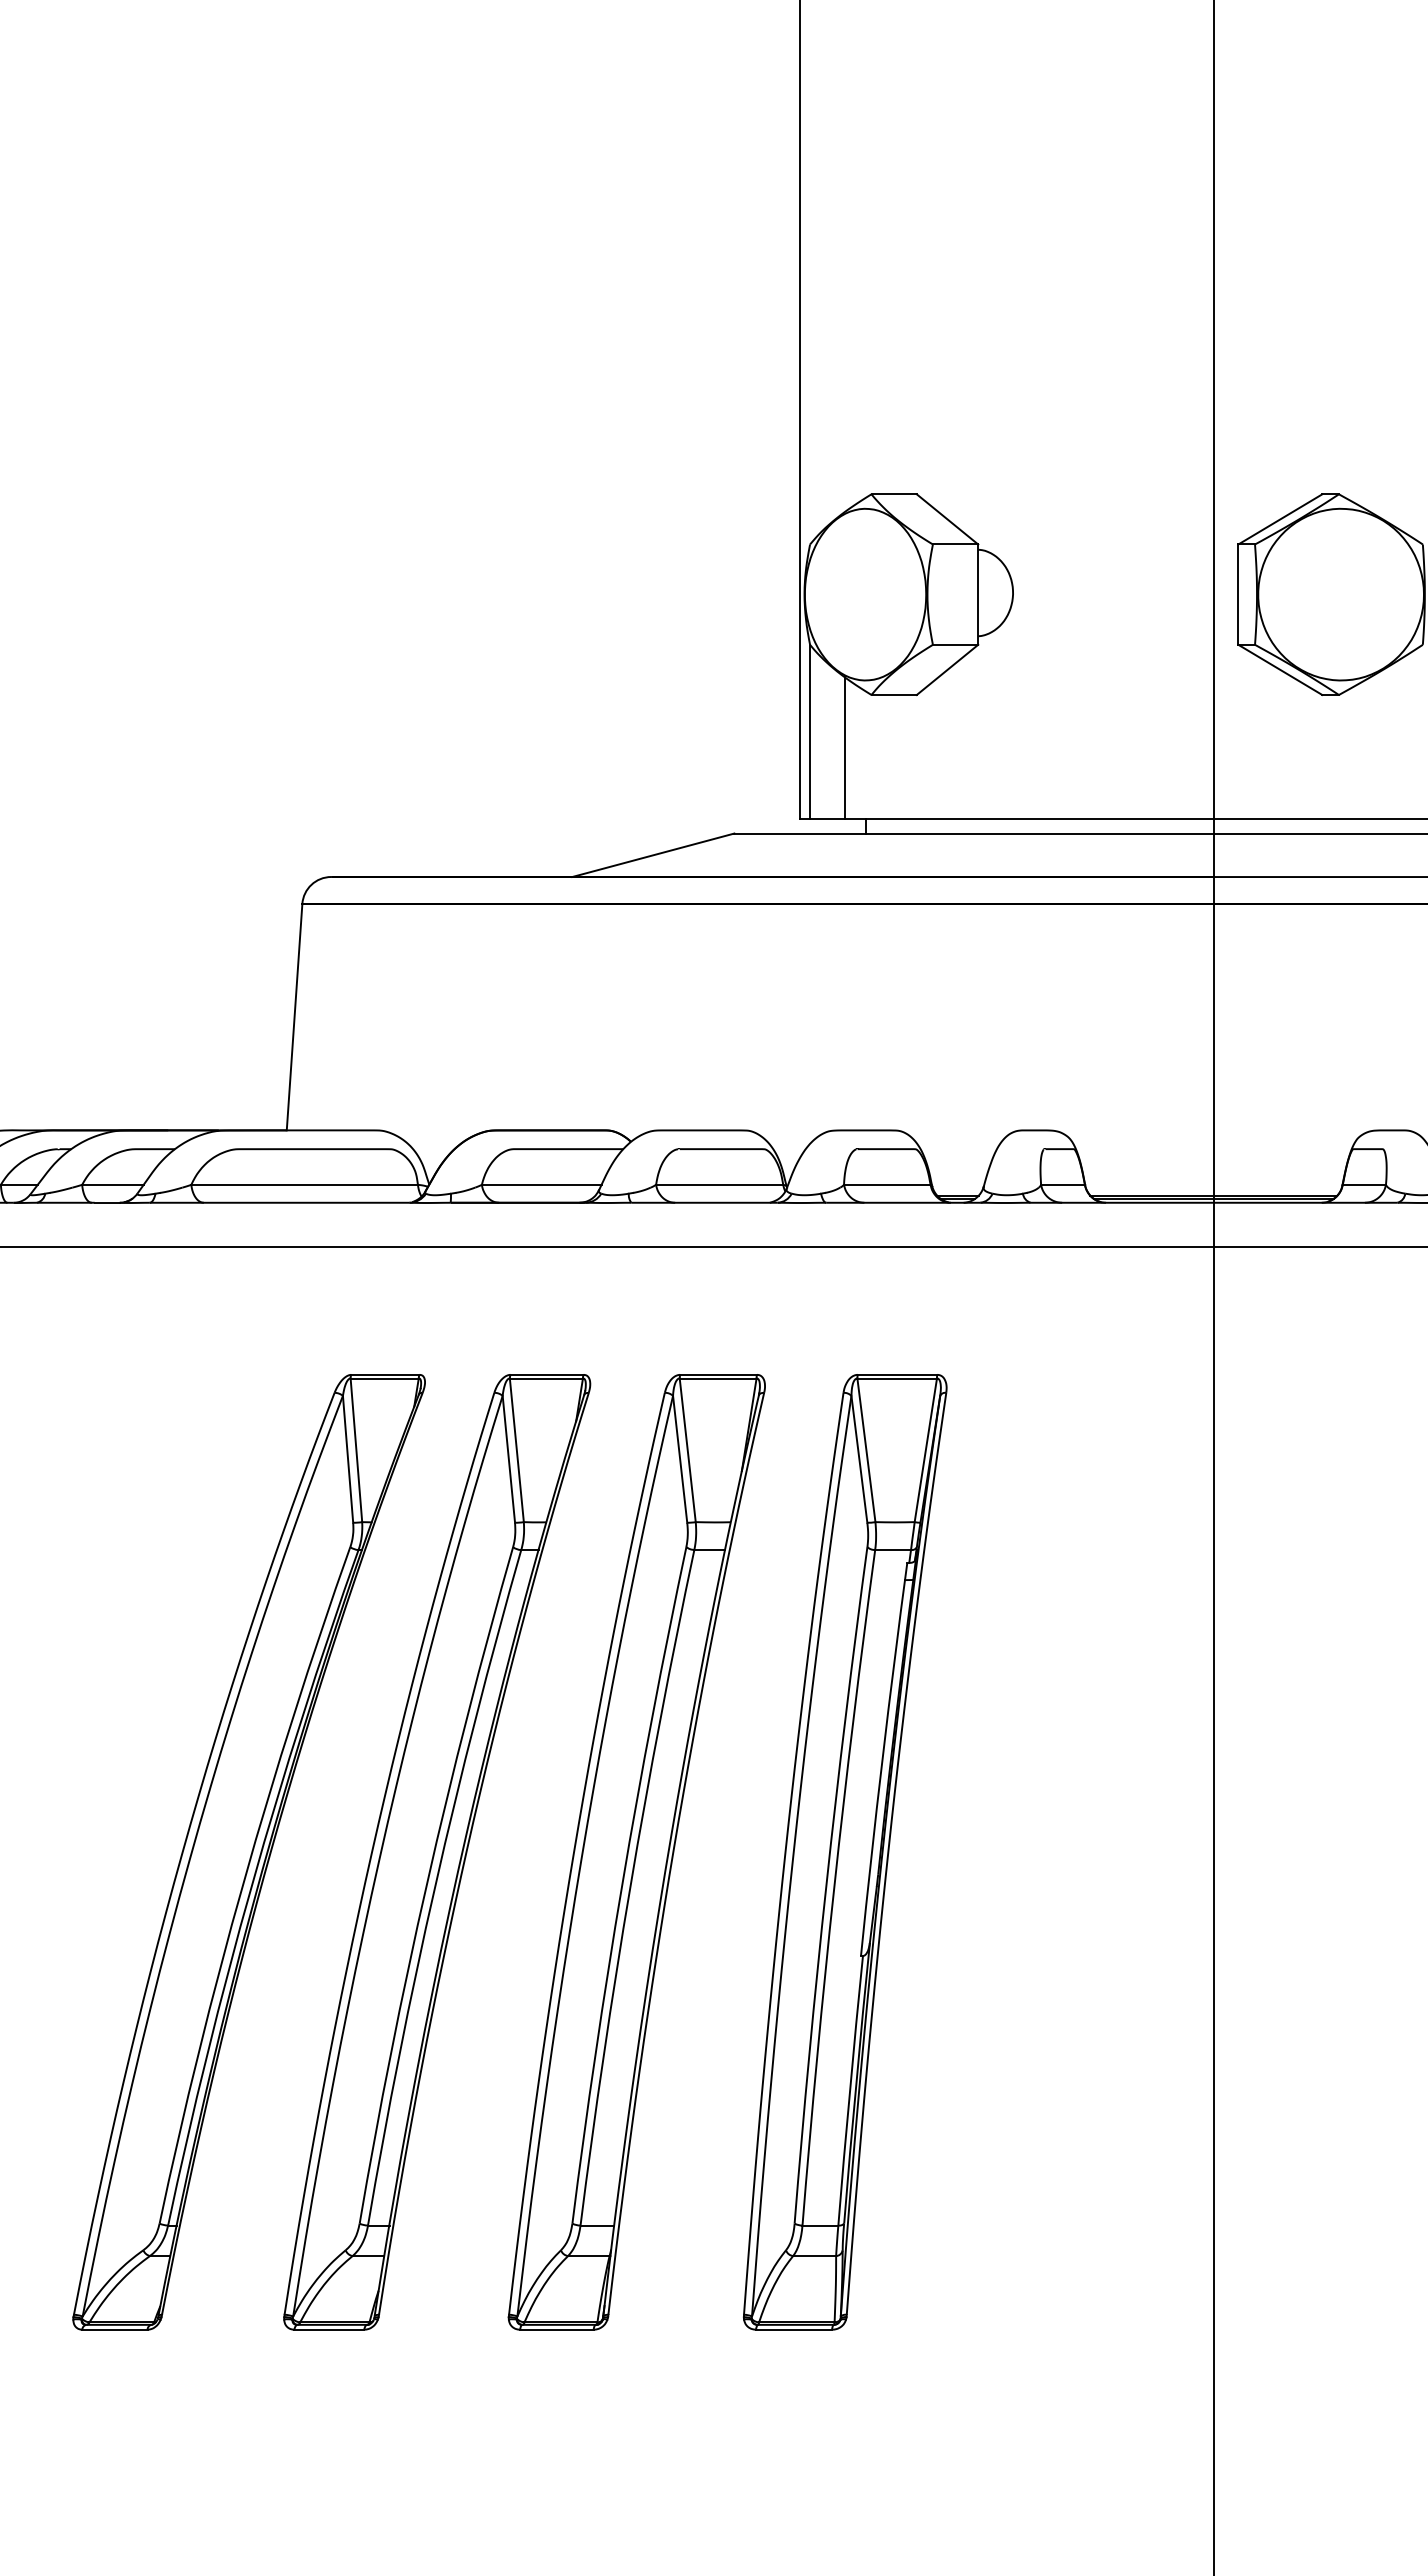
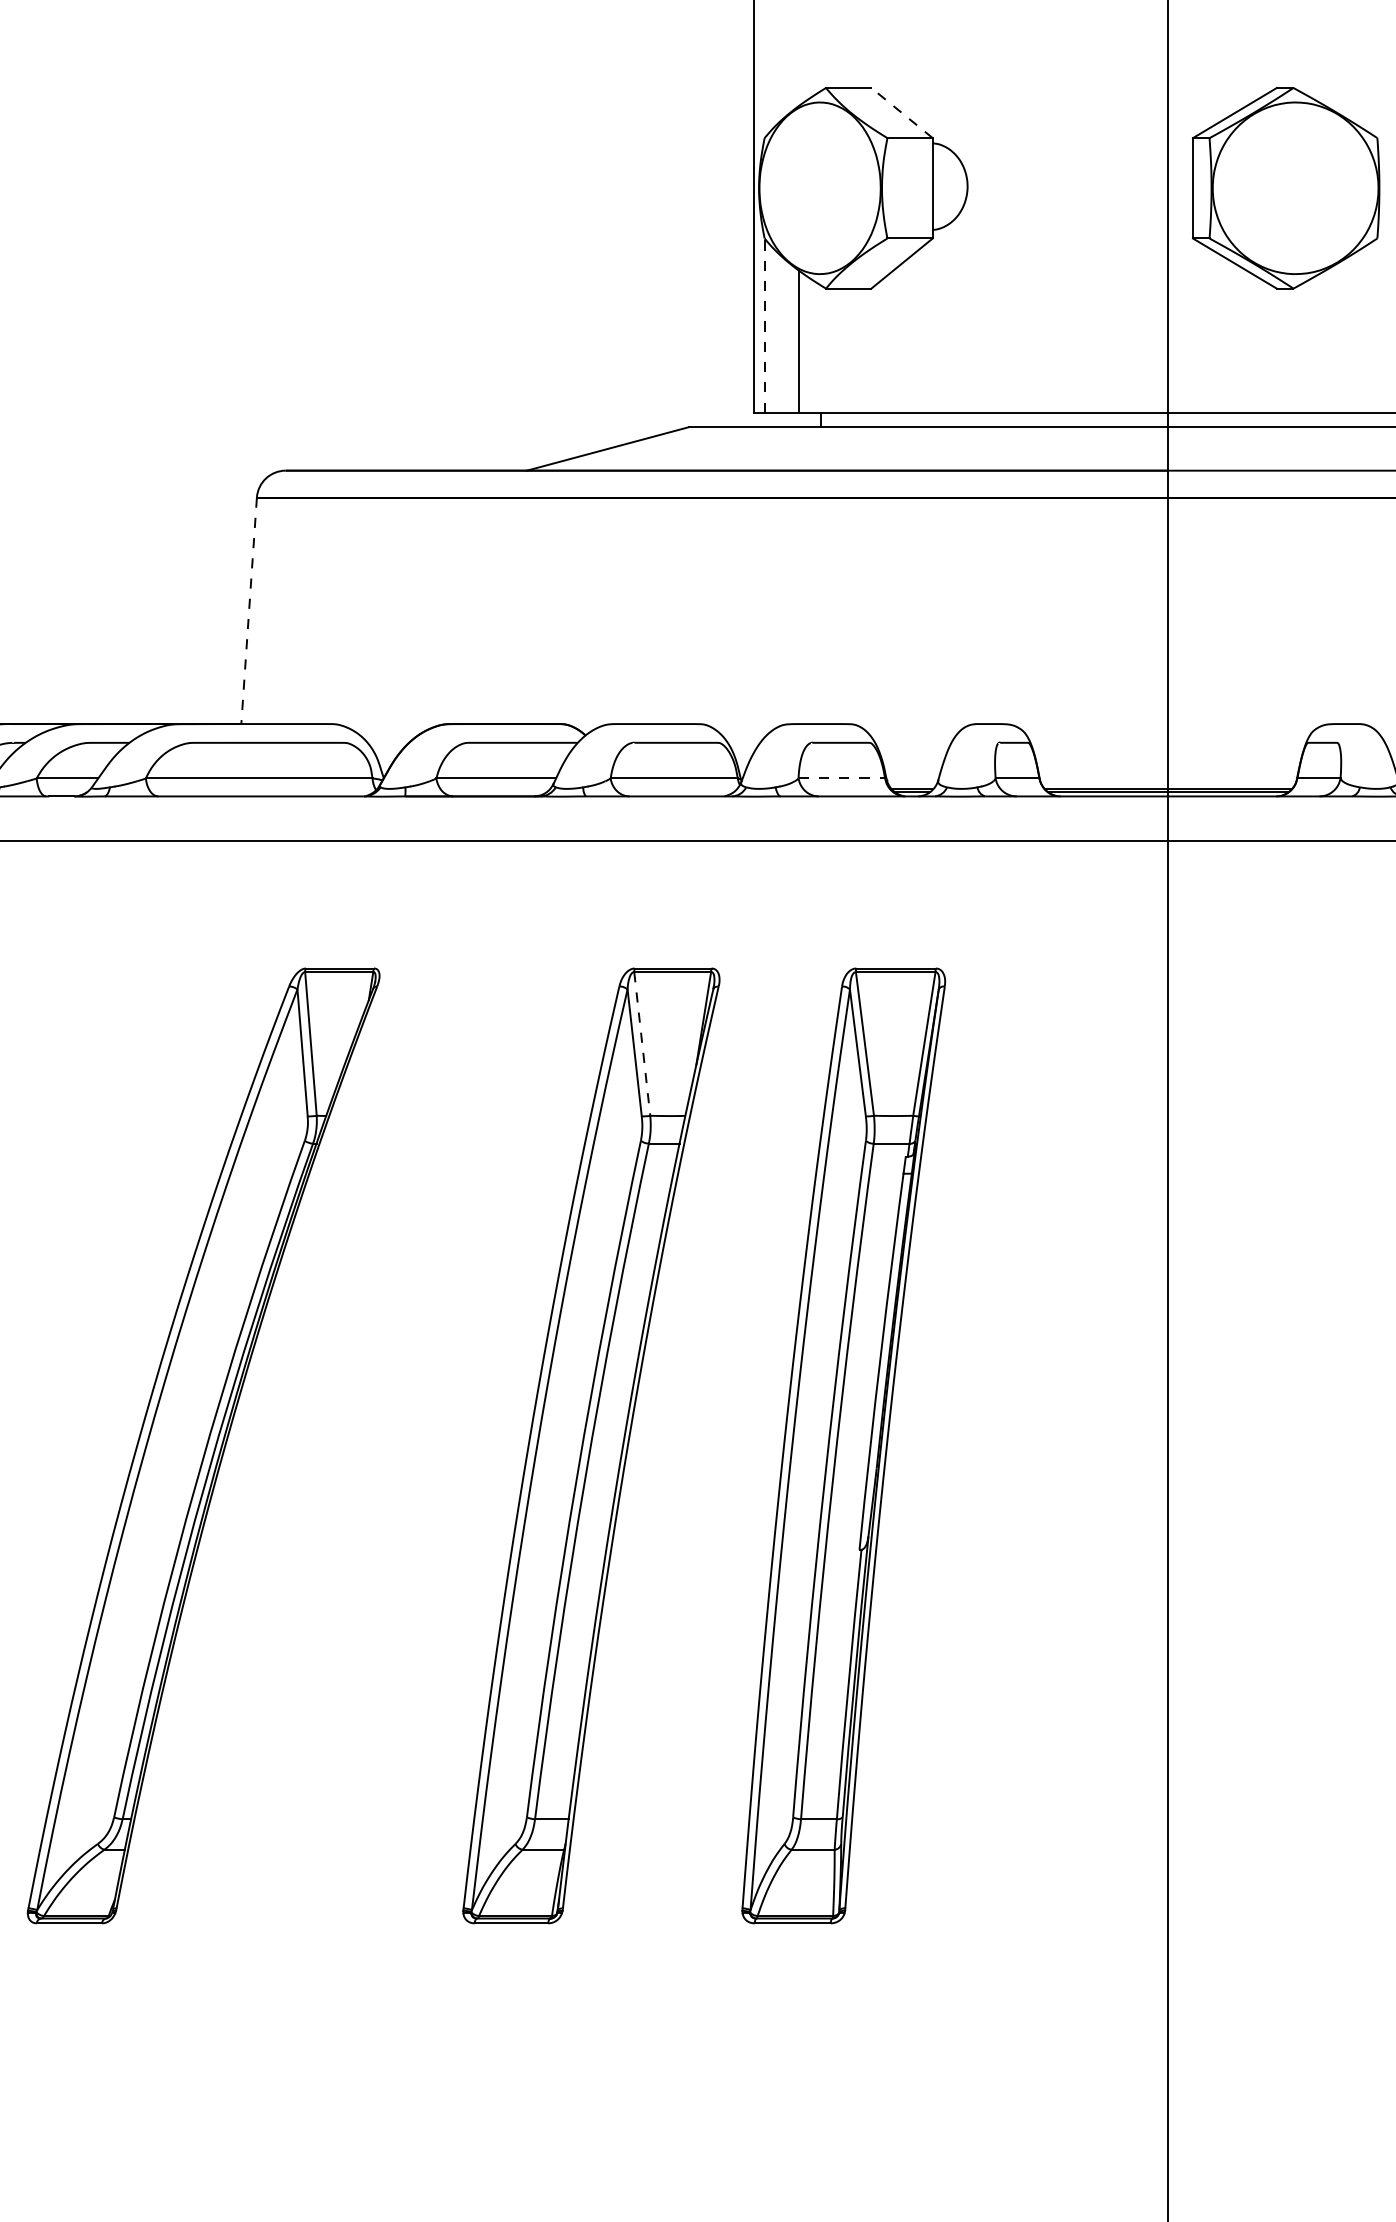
line: (947, 519) -> (902, 113), solid -> dashed
line: (810, 731) -> (765, 325), solid -> dashed
line: (294, 1017) -> (249, 611), solid -> dashed
line: (887, 1184) -> (842, 778), solid -> dashed
line: (687, 1450) -> (642, 1044), solid -> dashed
part: (437, 1852) -> (392, 1446), removed
part: (845, 1852) -> (844, 1446), moved

